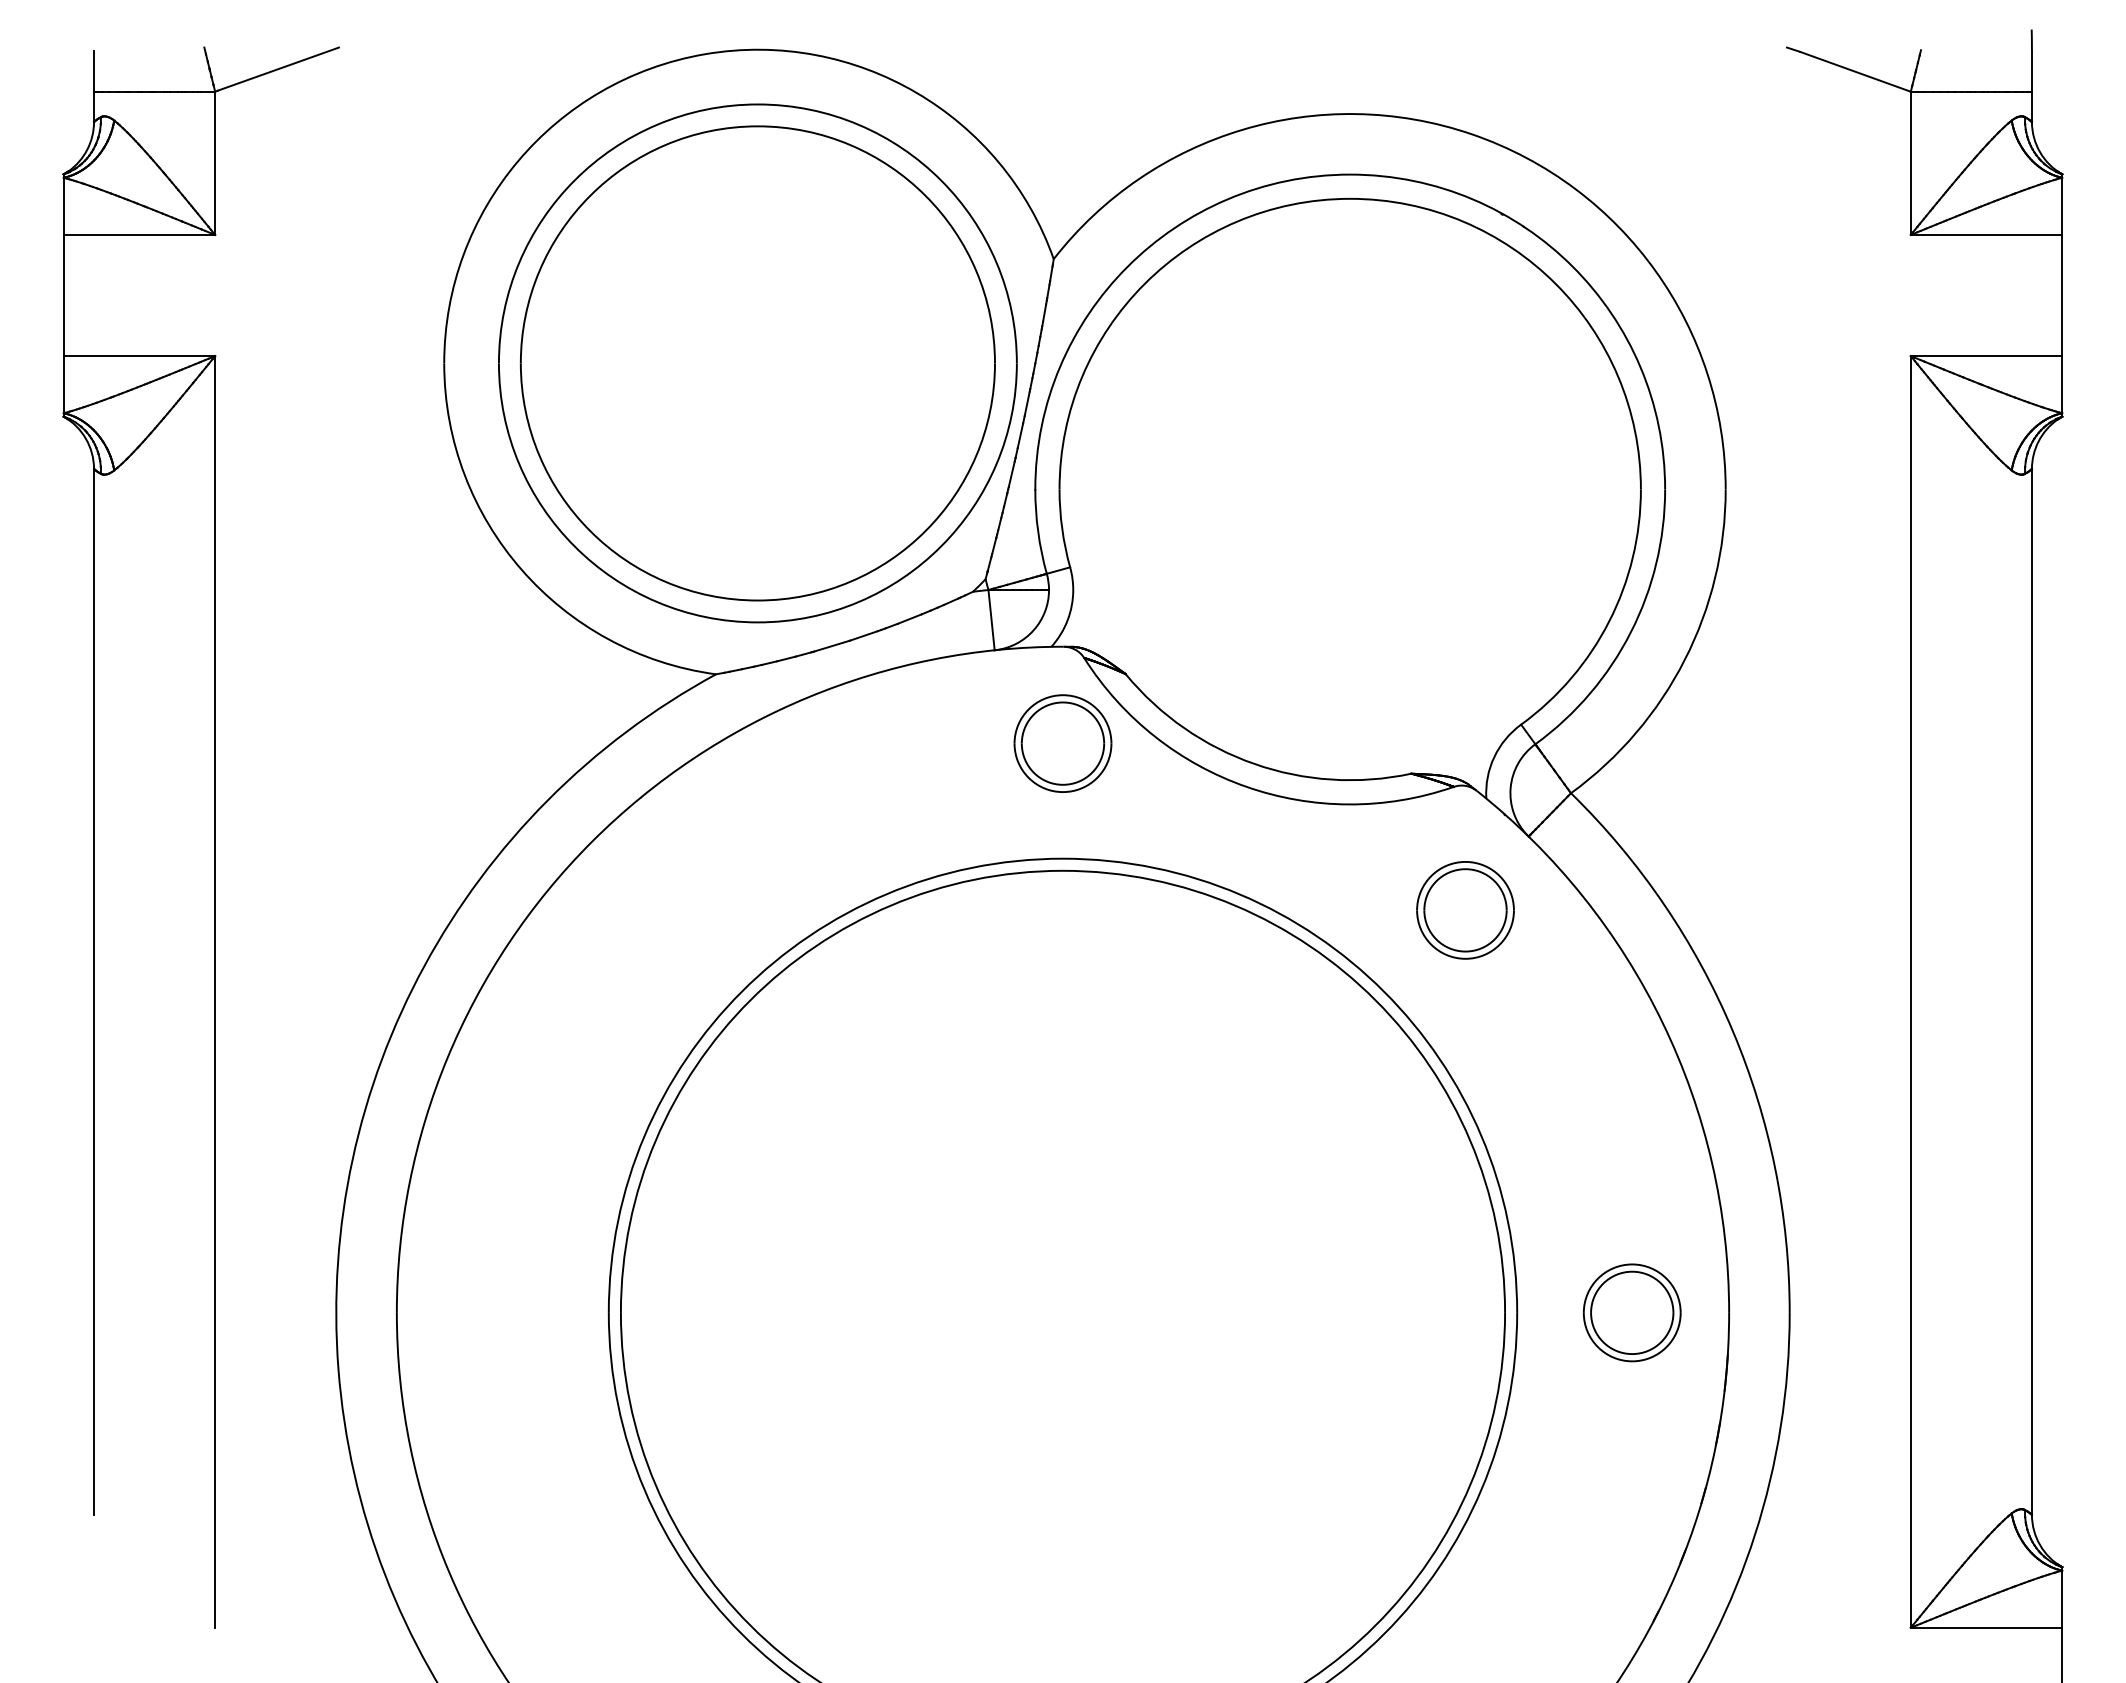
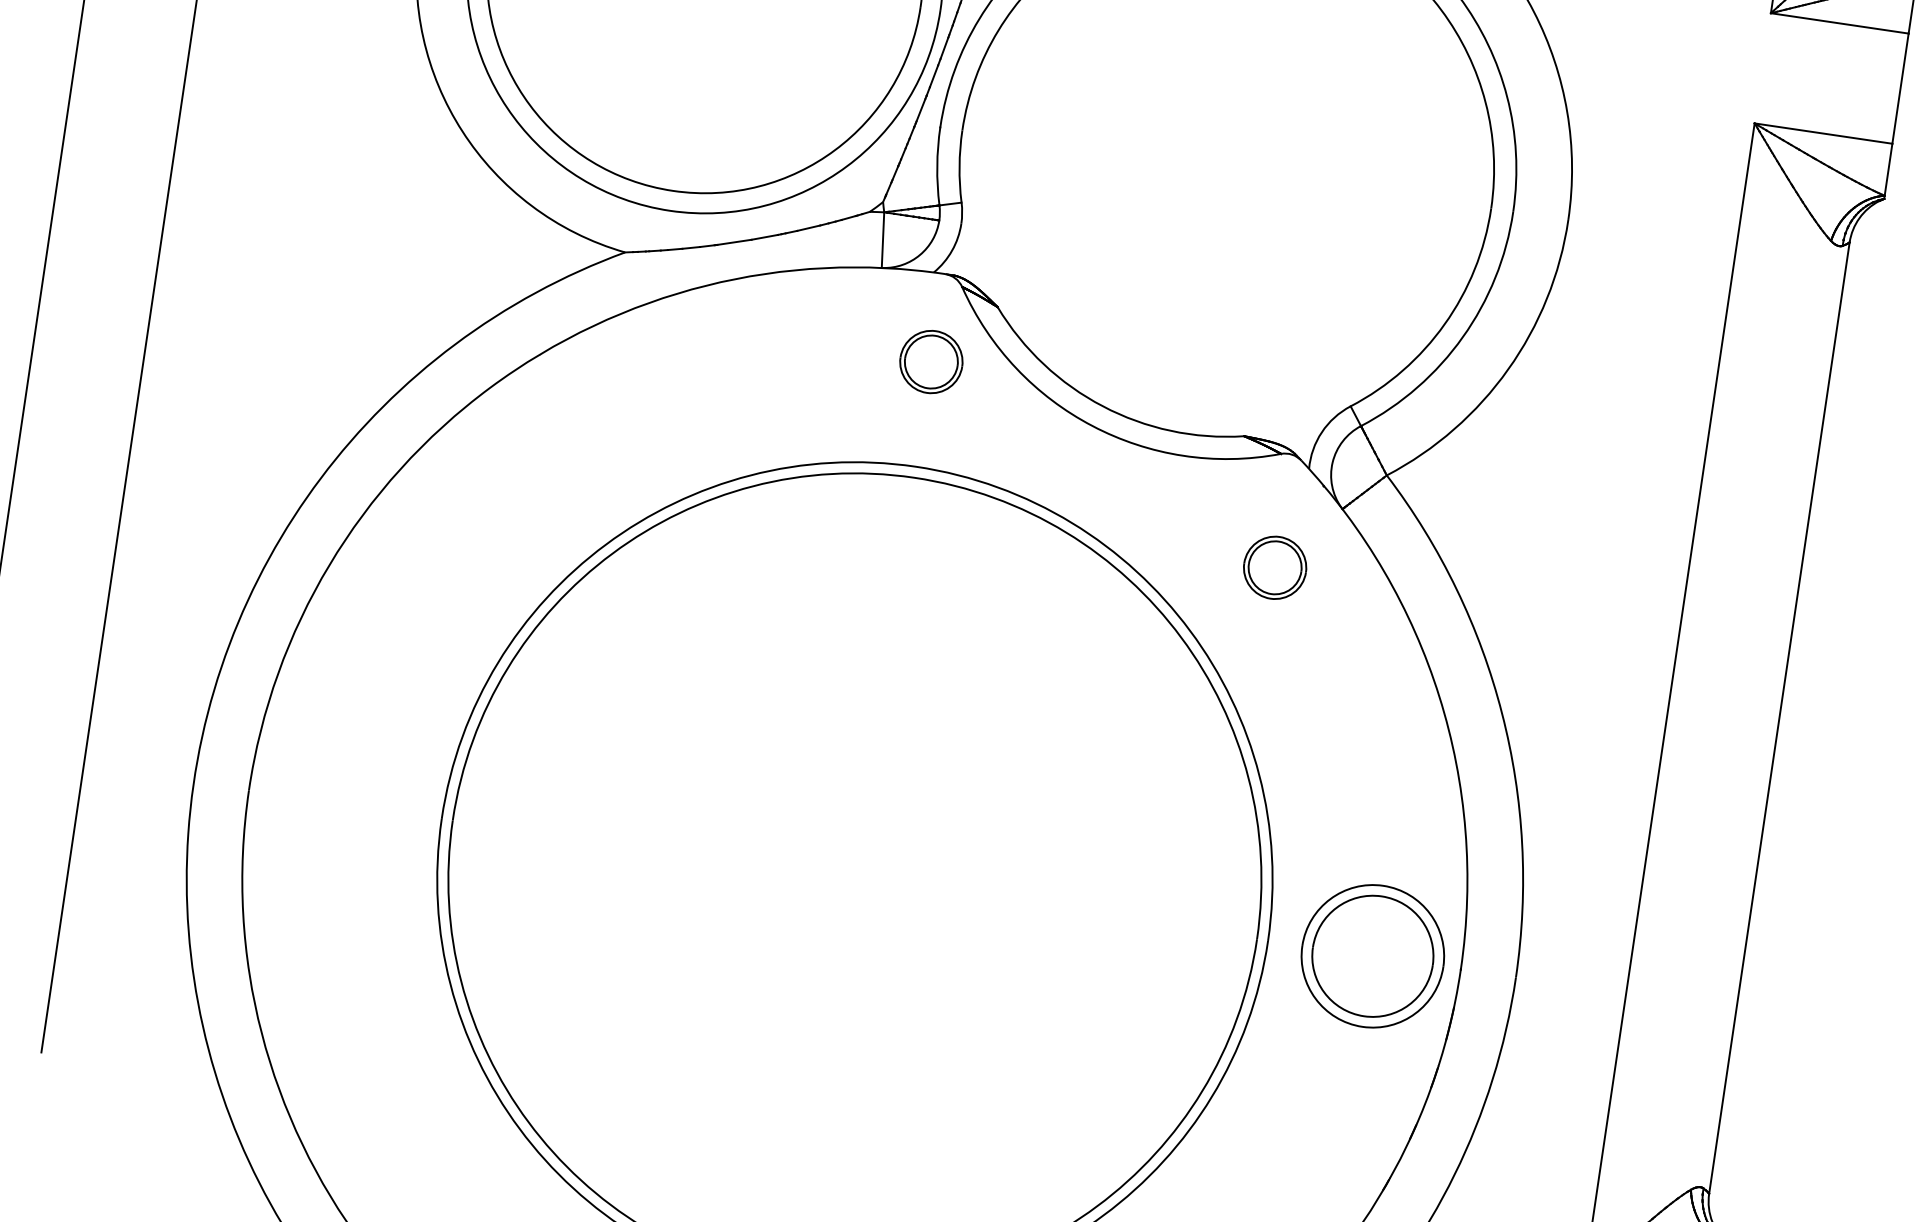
part: (1062, 743) -> (930, 361), size x0.7
part: (1465, 910) -> (1275, 567), size x0.7
part: (1631, 1312) -> (1372, 955), size x1.6

